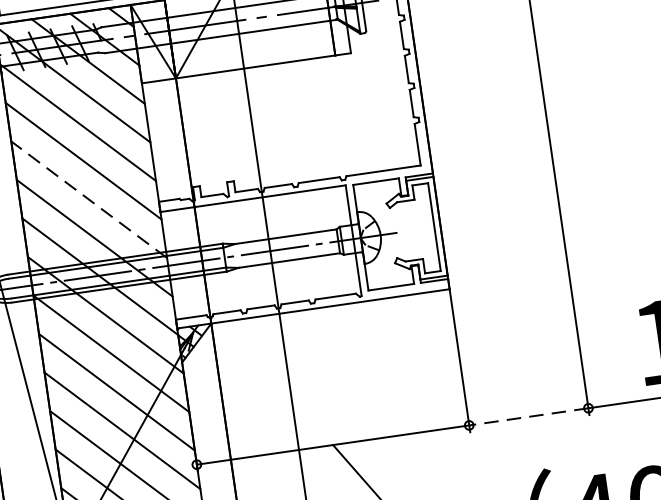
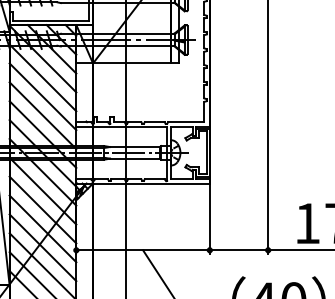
line: (88, 199) -> (42, 115), dashed -> solid
line: (527, 417) -> (238, 250), dashed -> solid

